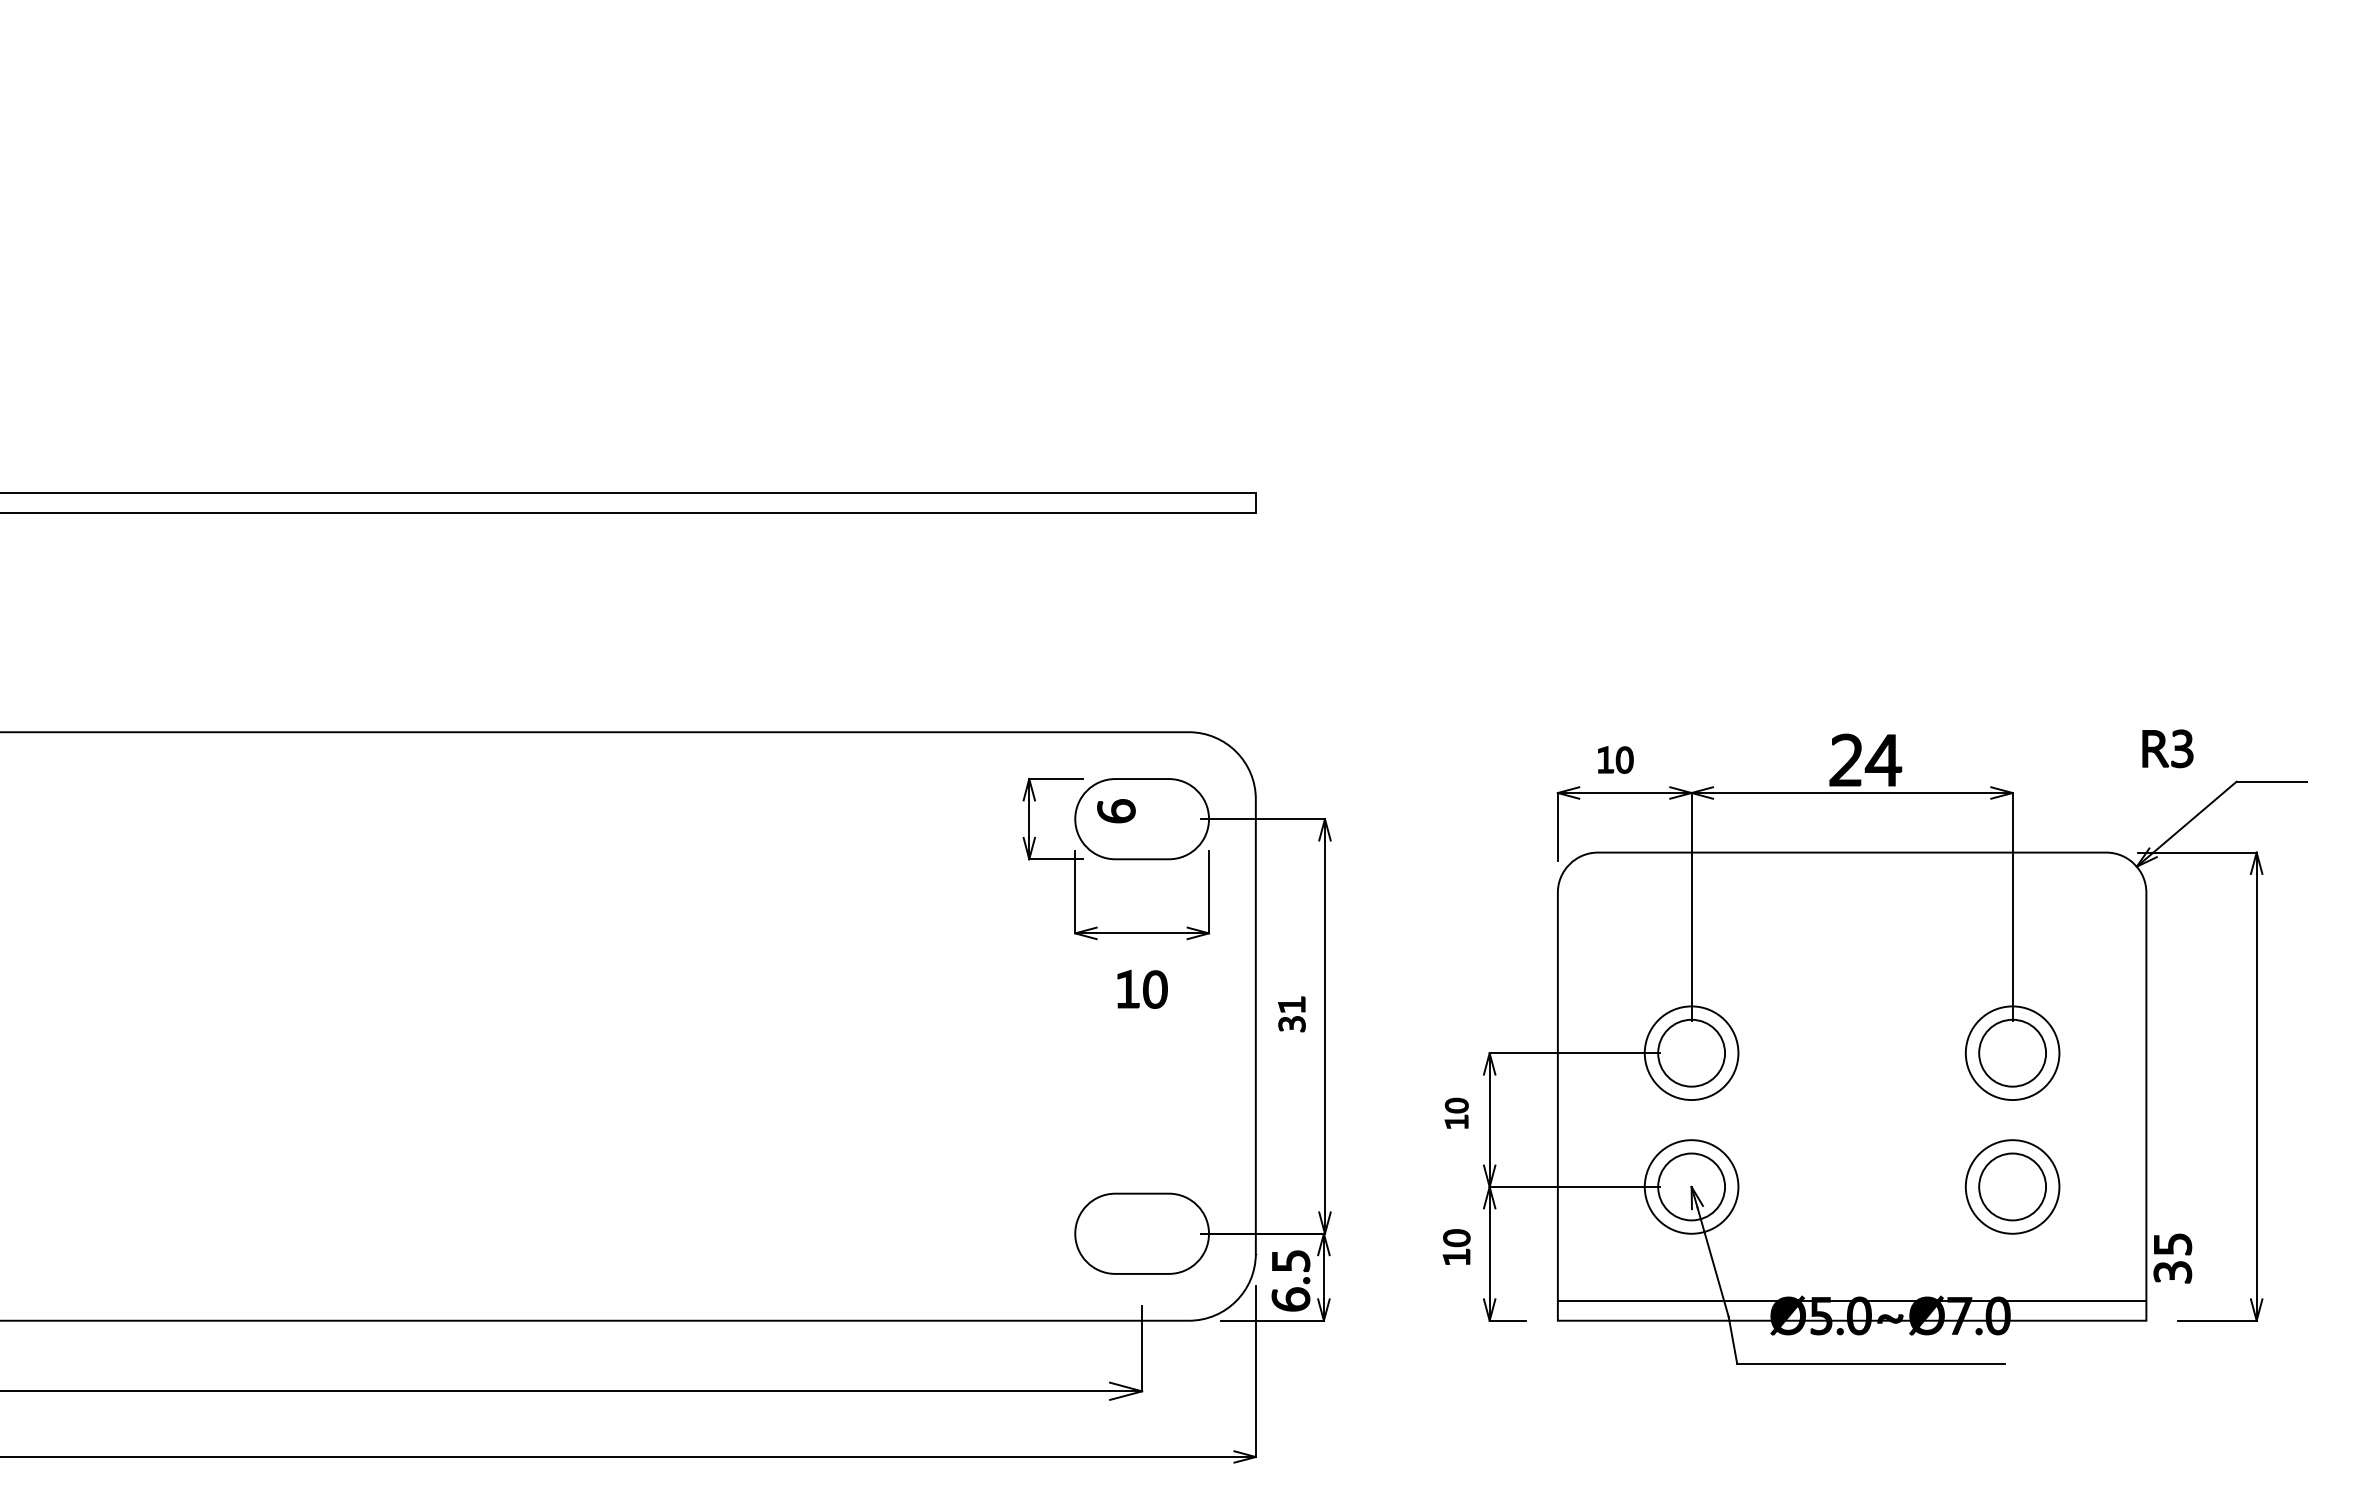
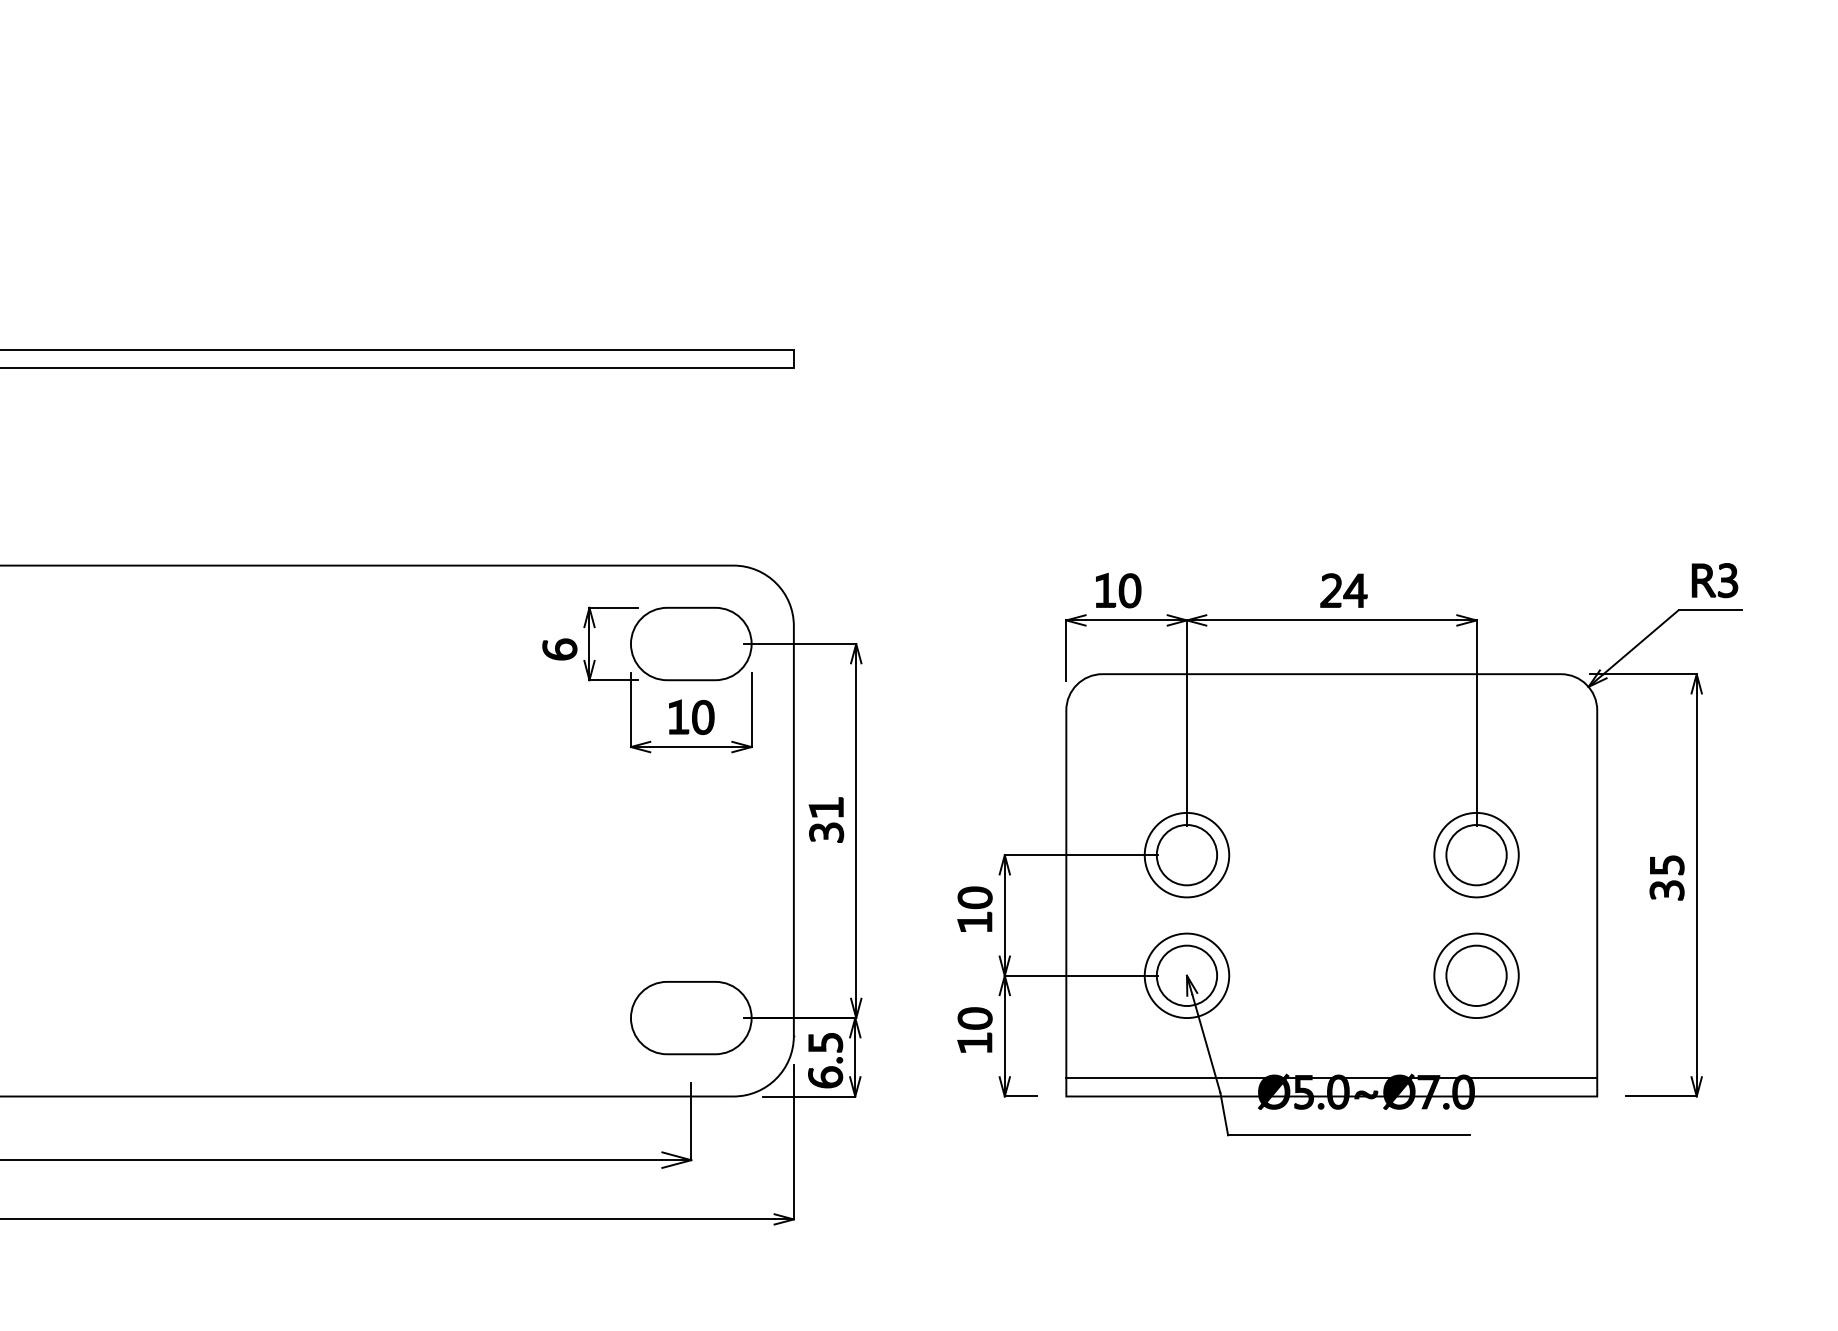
part: (2167, 748) -> (1714, 580), moved
part: (1615, 759) -> (1118, 590), size x1.43
part: (1865, 759) -> (1343, 590), size x0.71
part: (1116, 811) -> (559, 649), moved
part: (1142, 988) -> (691, 716), moved
part: (1291, 1014) -> (826, 820), size x1.43
part: (1456, 1113) -> (974, 909), size x1.67
part: (1456, 1246) -> (974, 1029), size x1.43
part: (2172, 1258) -> (1666, 877), moved

